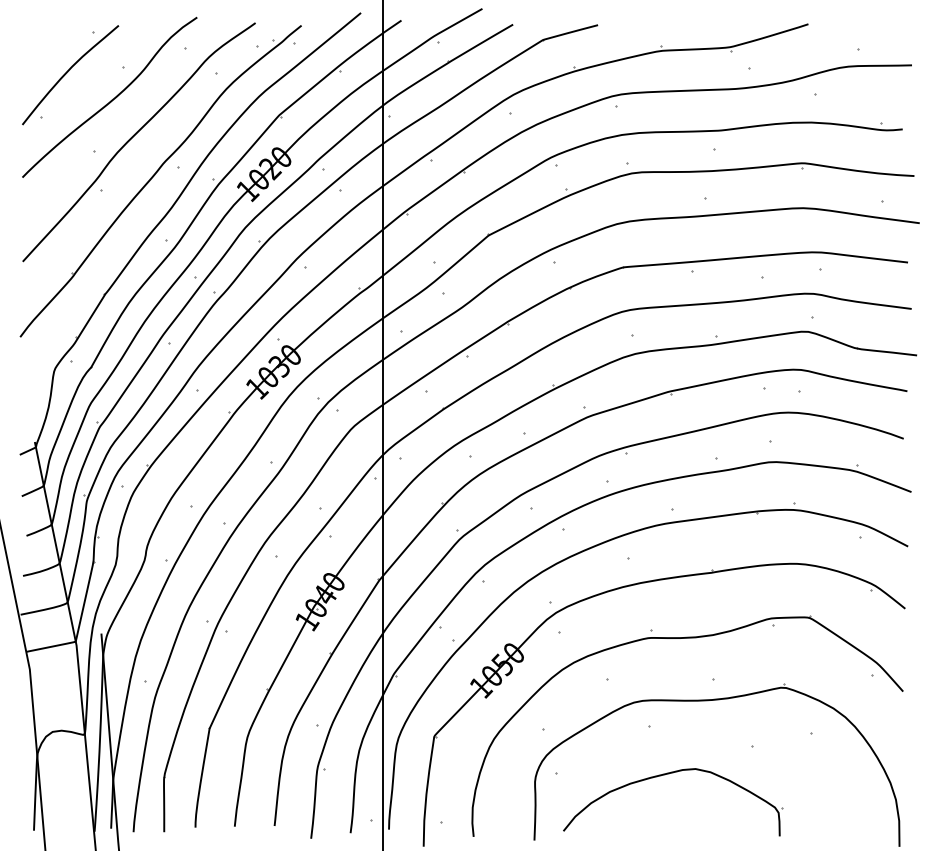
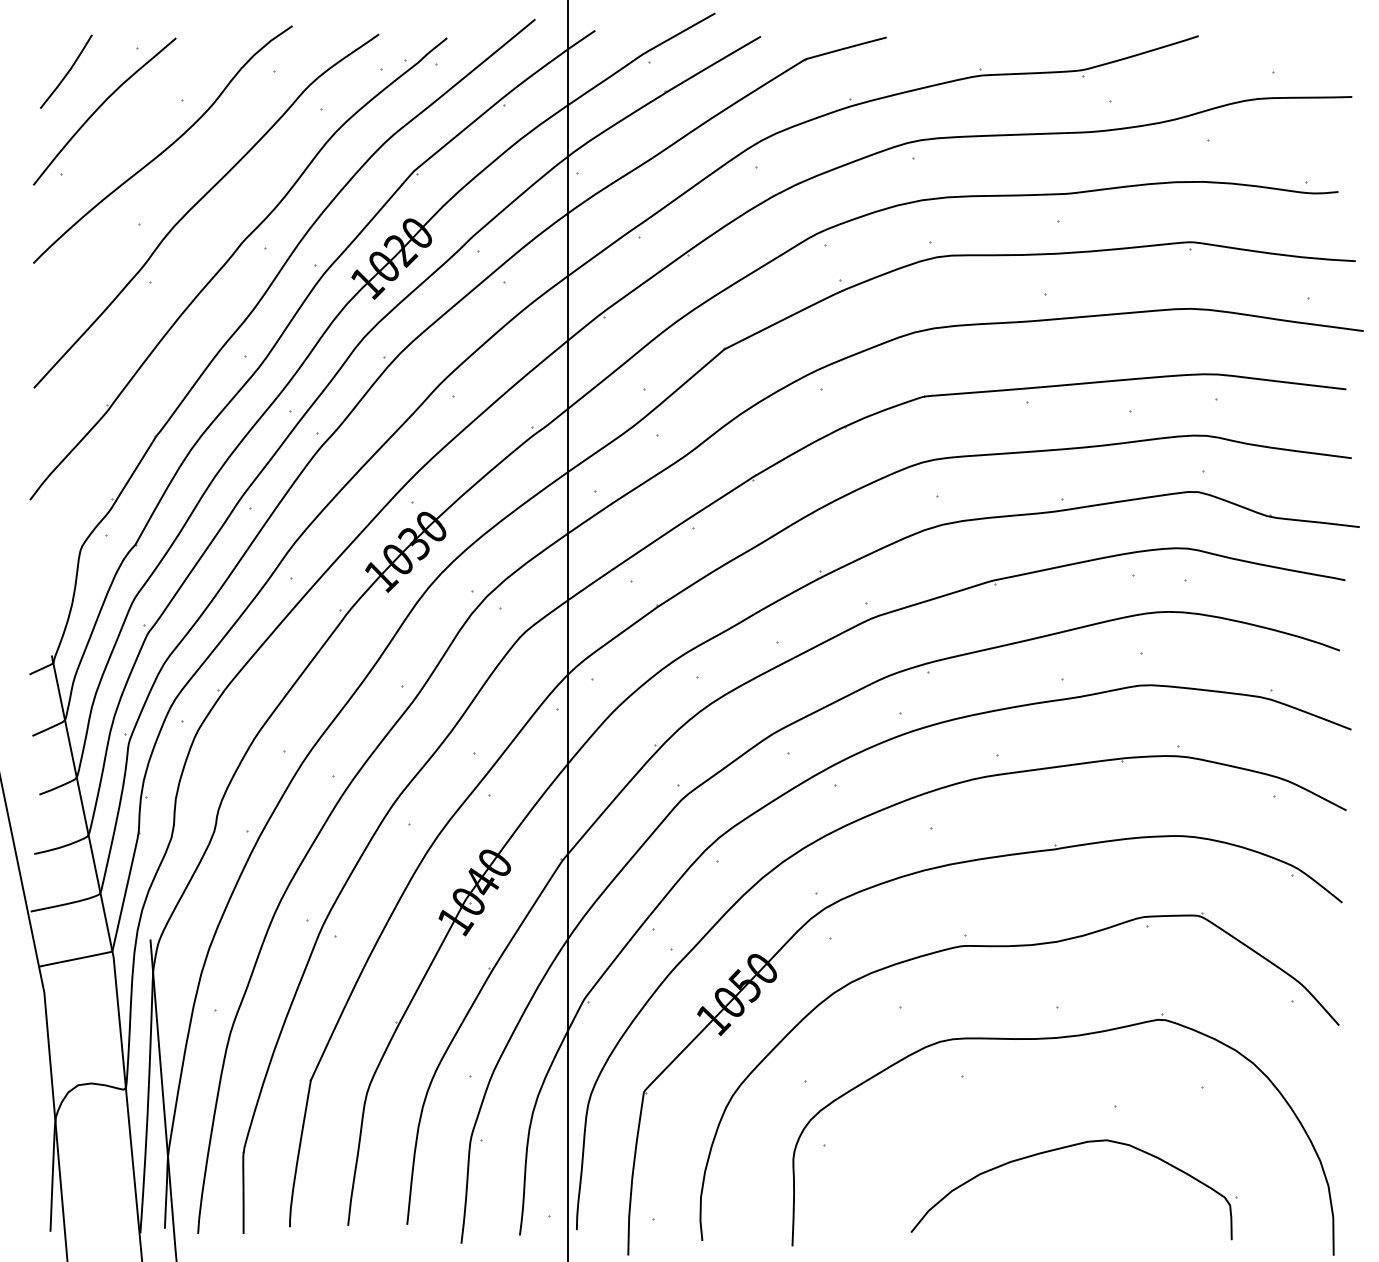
line: (45, 48) -> (67, 72), added
part: (665, 775) -> (1062, 1149), moved

